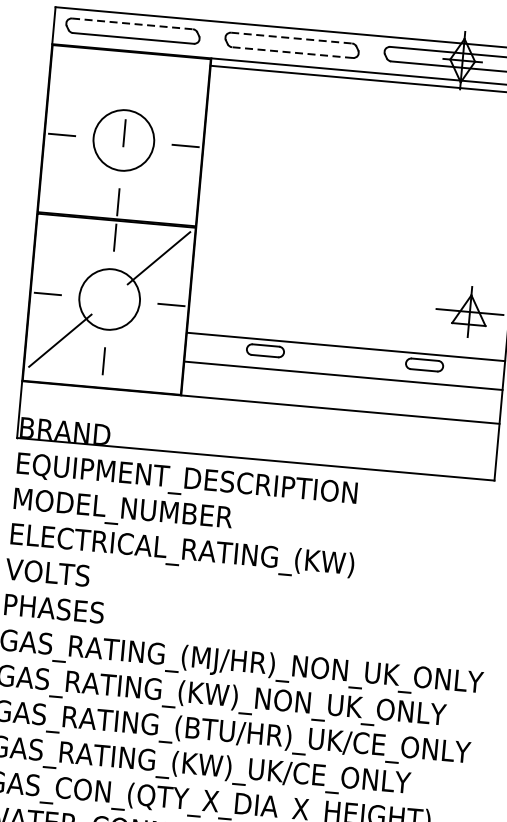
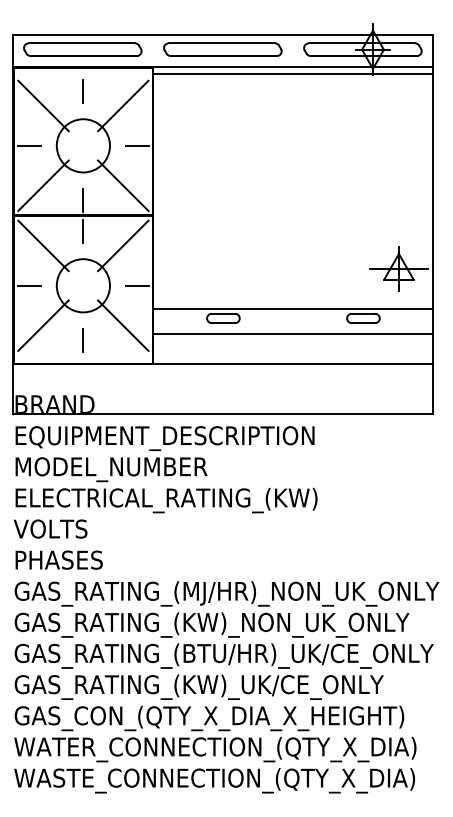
line: (133, 24) -> (82, 43), dashed -> solid
line: (292, 38) -> (222, 43), dashed -> solid
line: (292, 53) -> (223, 56), dashed -> solid
line: (82, 90) -> (43, 105), added
line: (173, 98) -> (123, 105), added
line: (123, 133) -> (82, 91), moved
line: (74, 181) -> (43, 185), added
line: (165, 189) -> (123, 185), added
line: (68, 249) -> (43, 245), added
line: (151, 348) -> (123, 325), added

